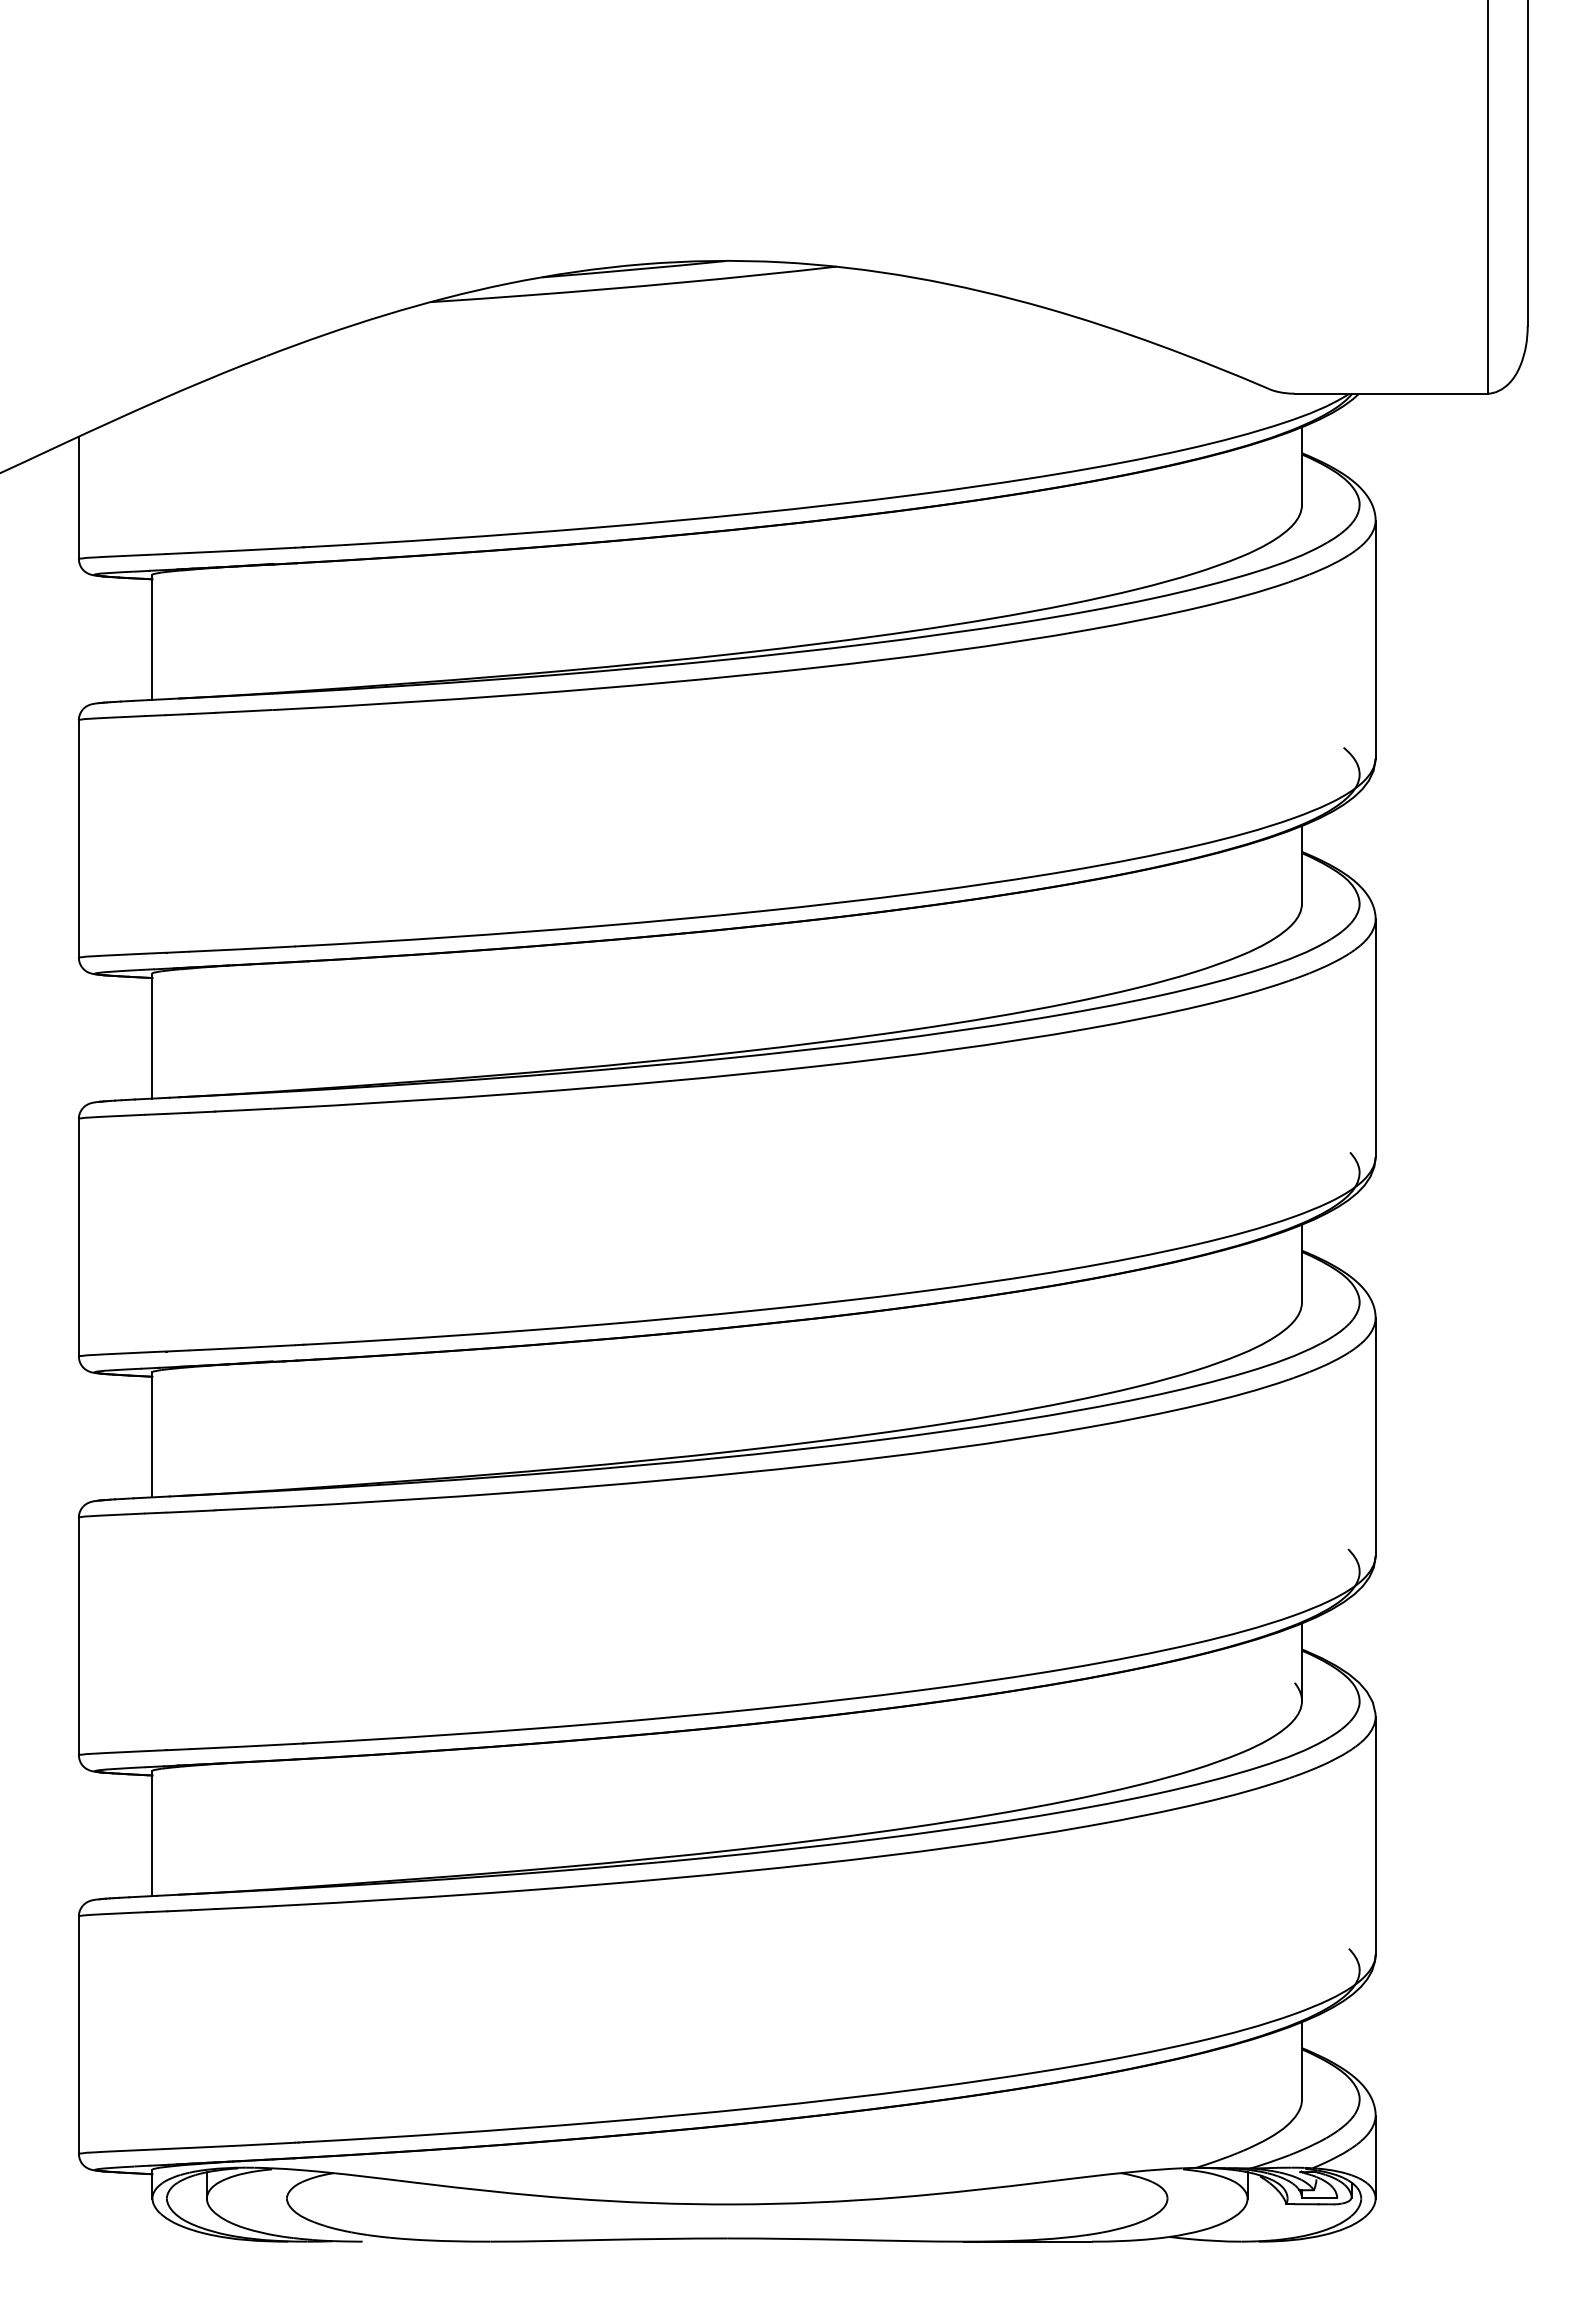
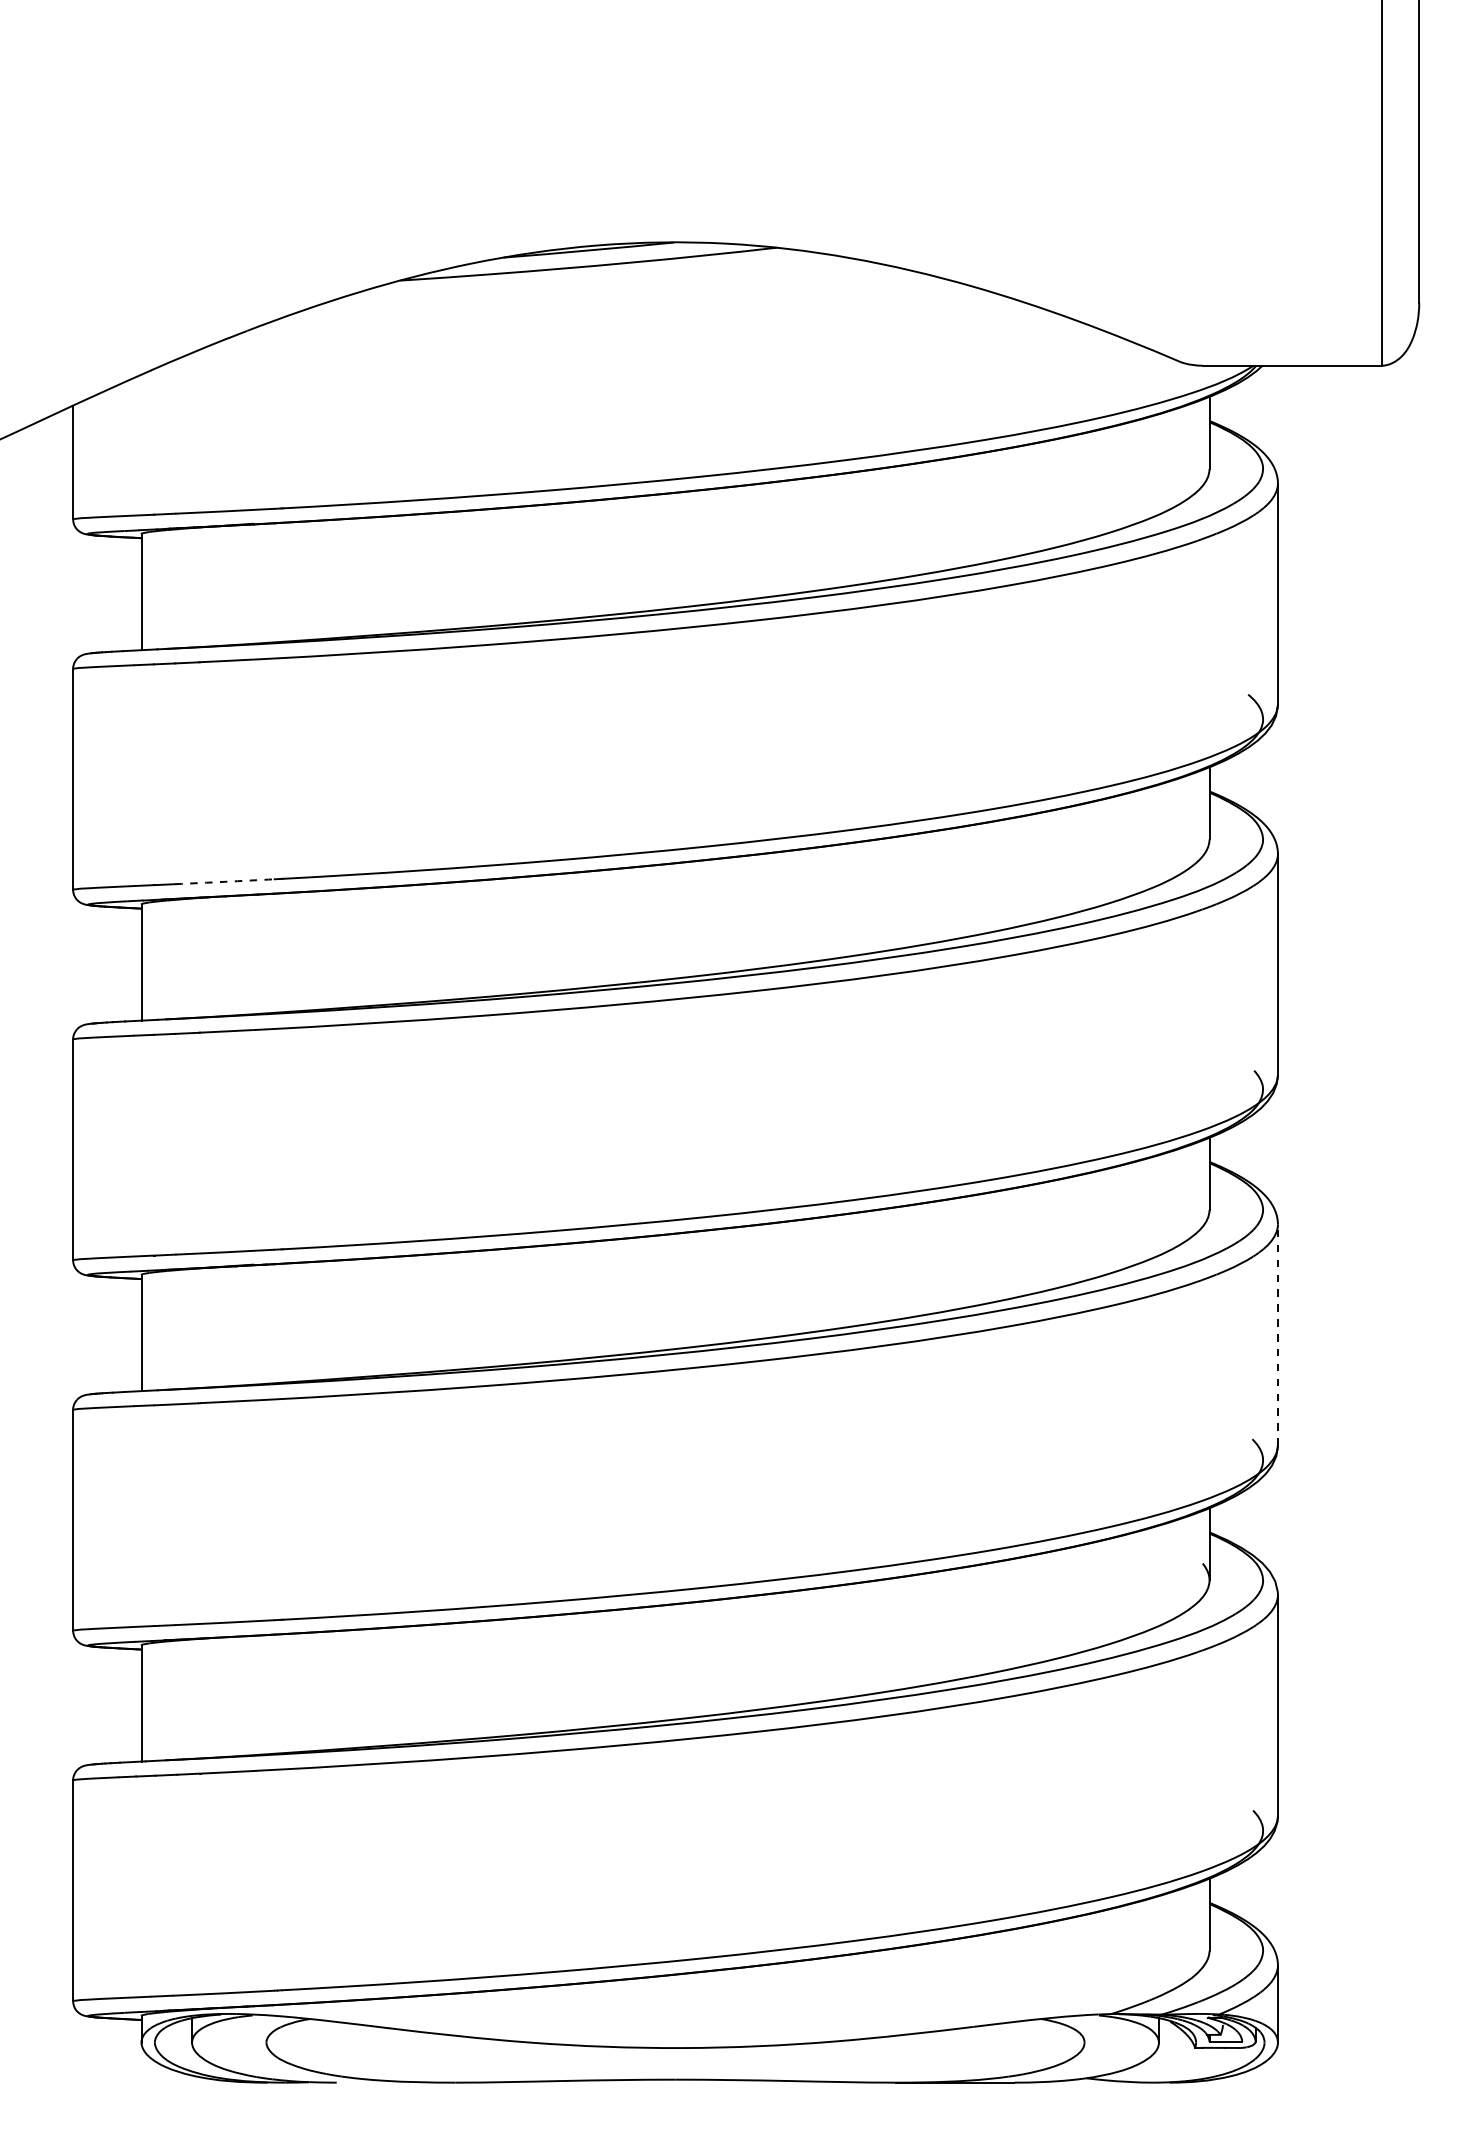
arc: (242, 949) -> (225, 882), solid -> dashed
line: (1375, 1437) -> (1277, 1335), solid -> dashed

